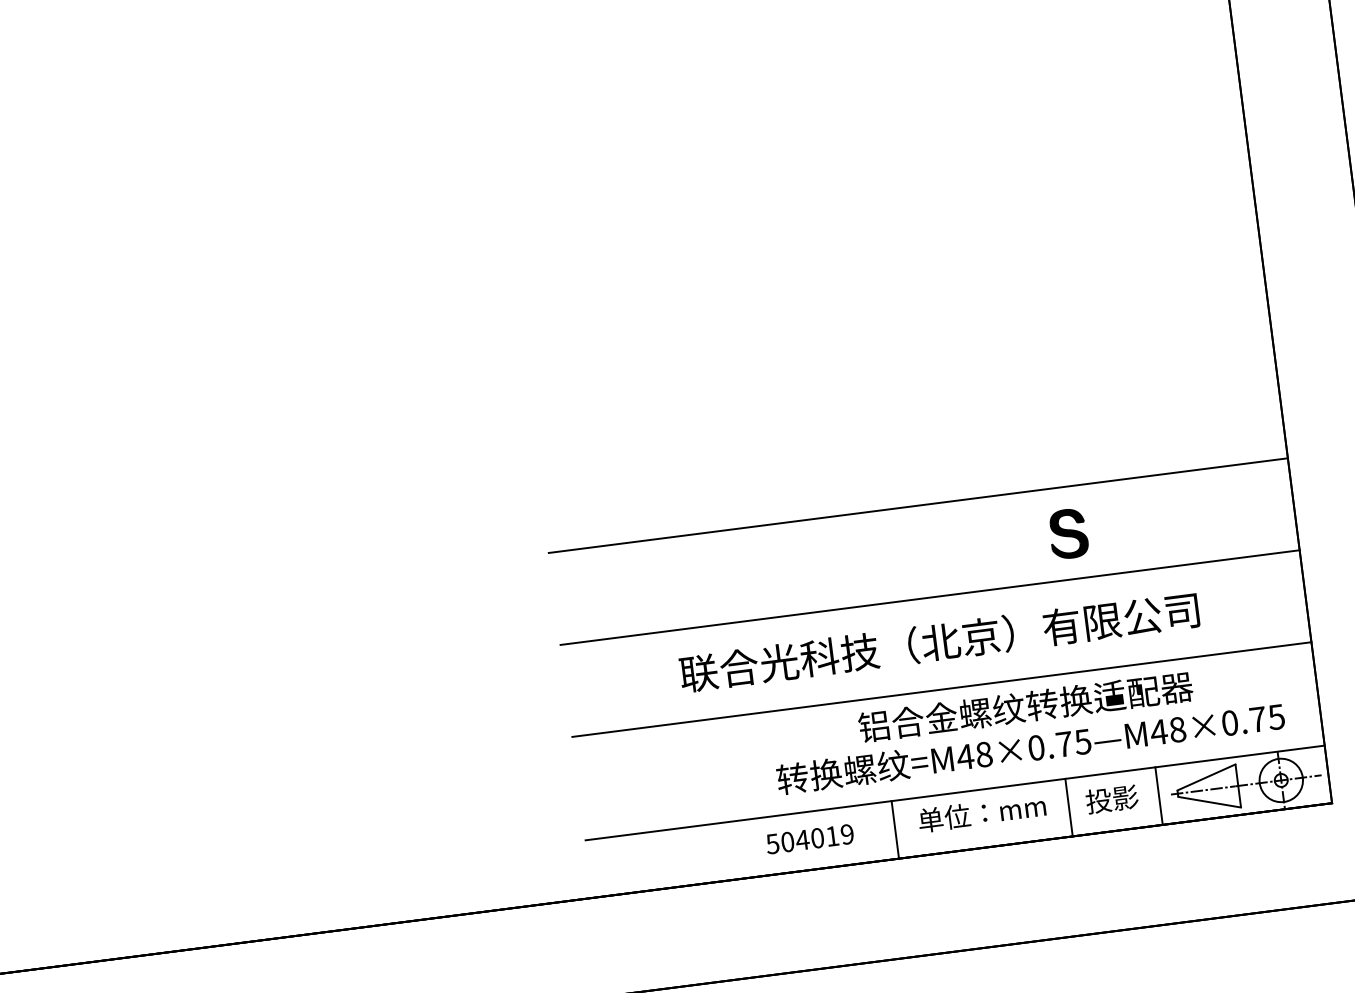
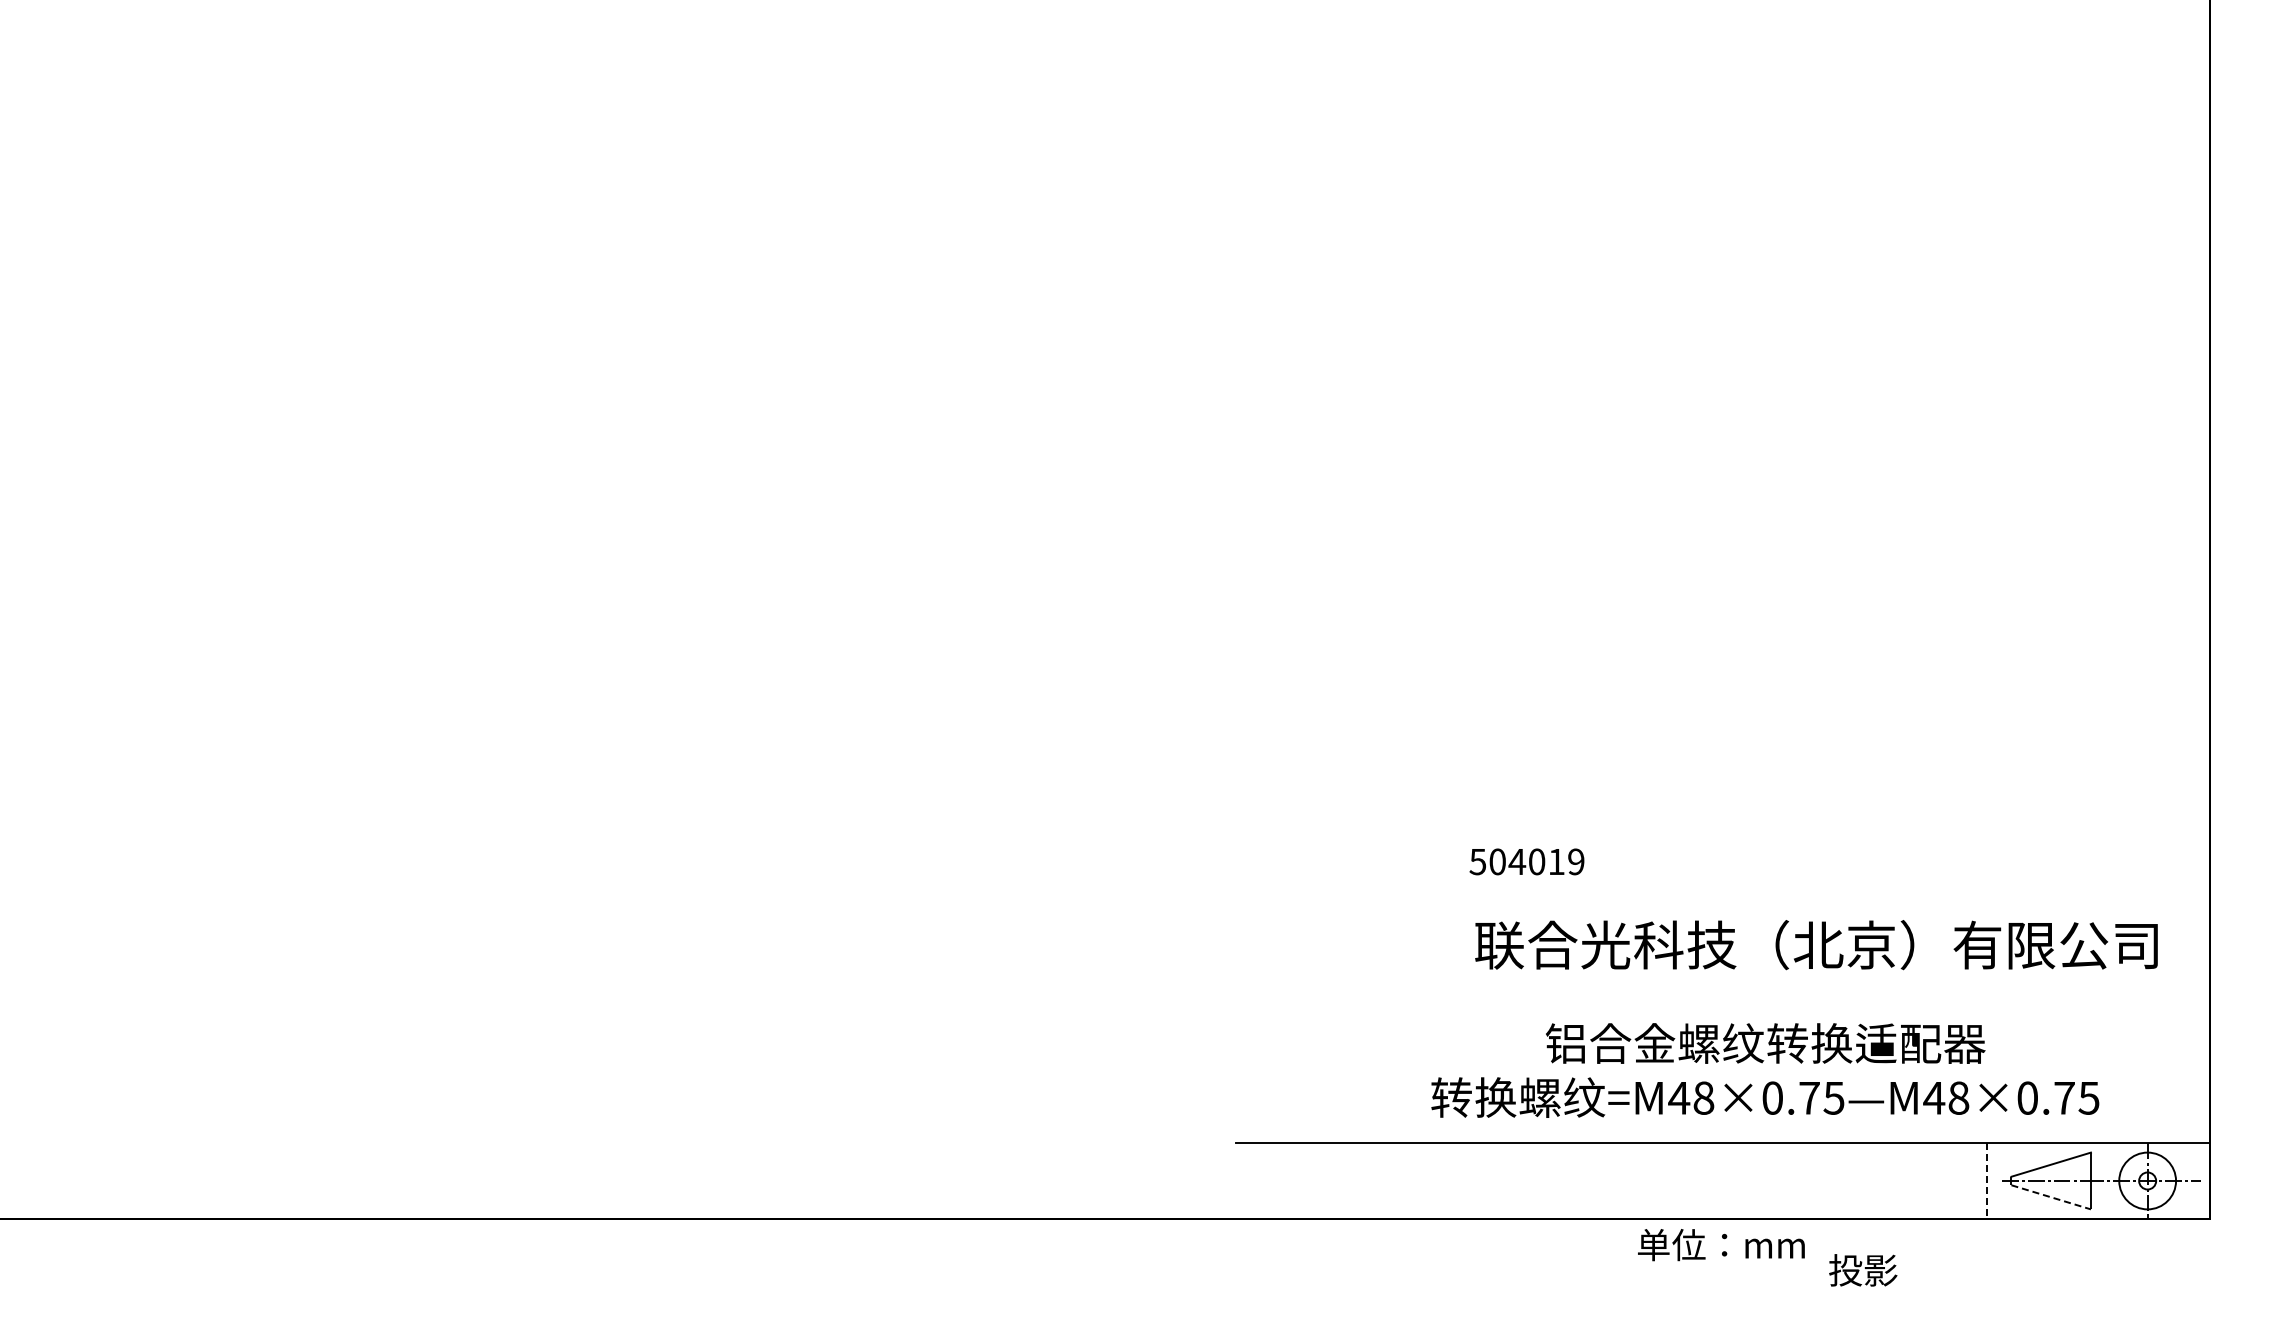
line: (918, 505) -> (1722, 764), removed
part: (1069, 533) -> (1913, 825), removed
line: (929, 597) -> (1722, 885), removed
text: (939, 642) -> (1816, 945), moved
line: (941, 689) -> (1722, 1006), removed
text: (1028, 727) -> (1765, 1070), moved
line: (1159, 796) -> (1986, 1181), solid -> dashed
text: (1112, 799) -> (1863, 1270), moved
line: (1209, 802) -> (2051, 1197), solid -> dashed
line: (1069, 807) -> (1868, 1180), removed
text: (982, 813) -> (1721, 1245), moved
line: (895, 829) -> (1639, 1180), removed
text: (809, 838) -> (1526, 861), moved

